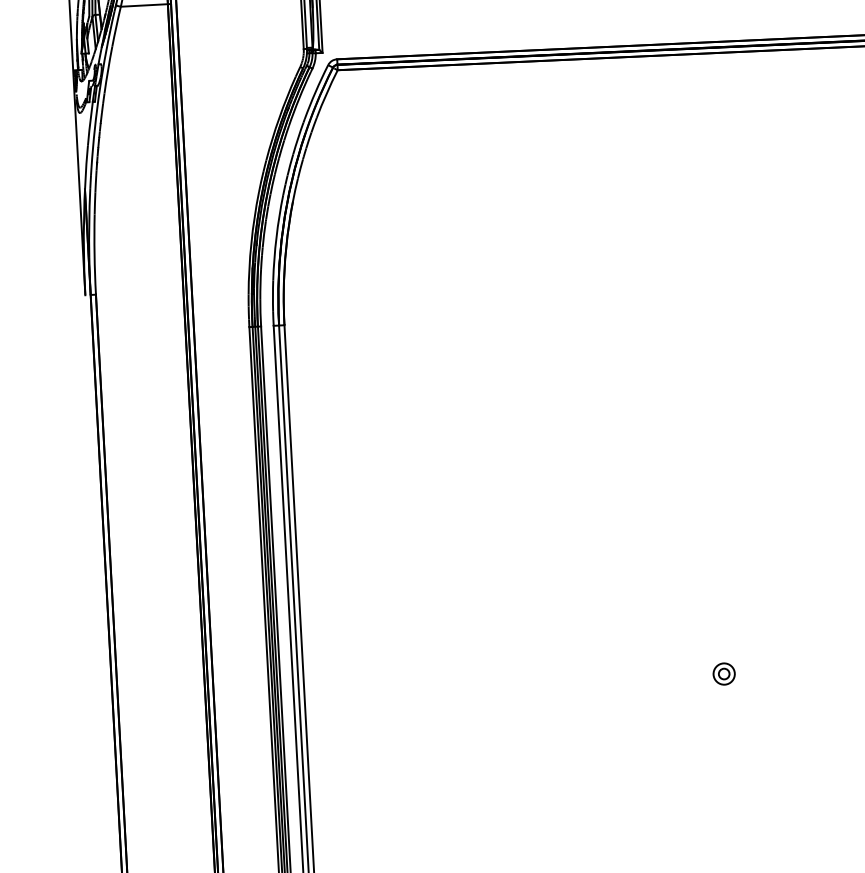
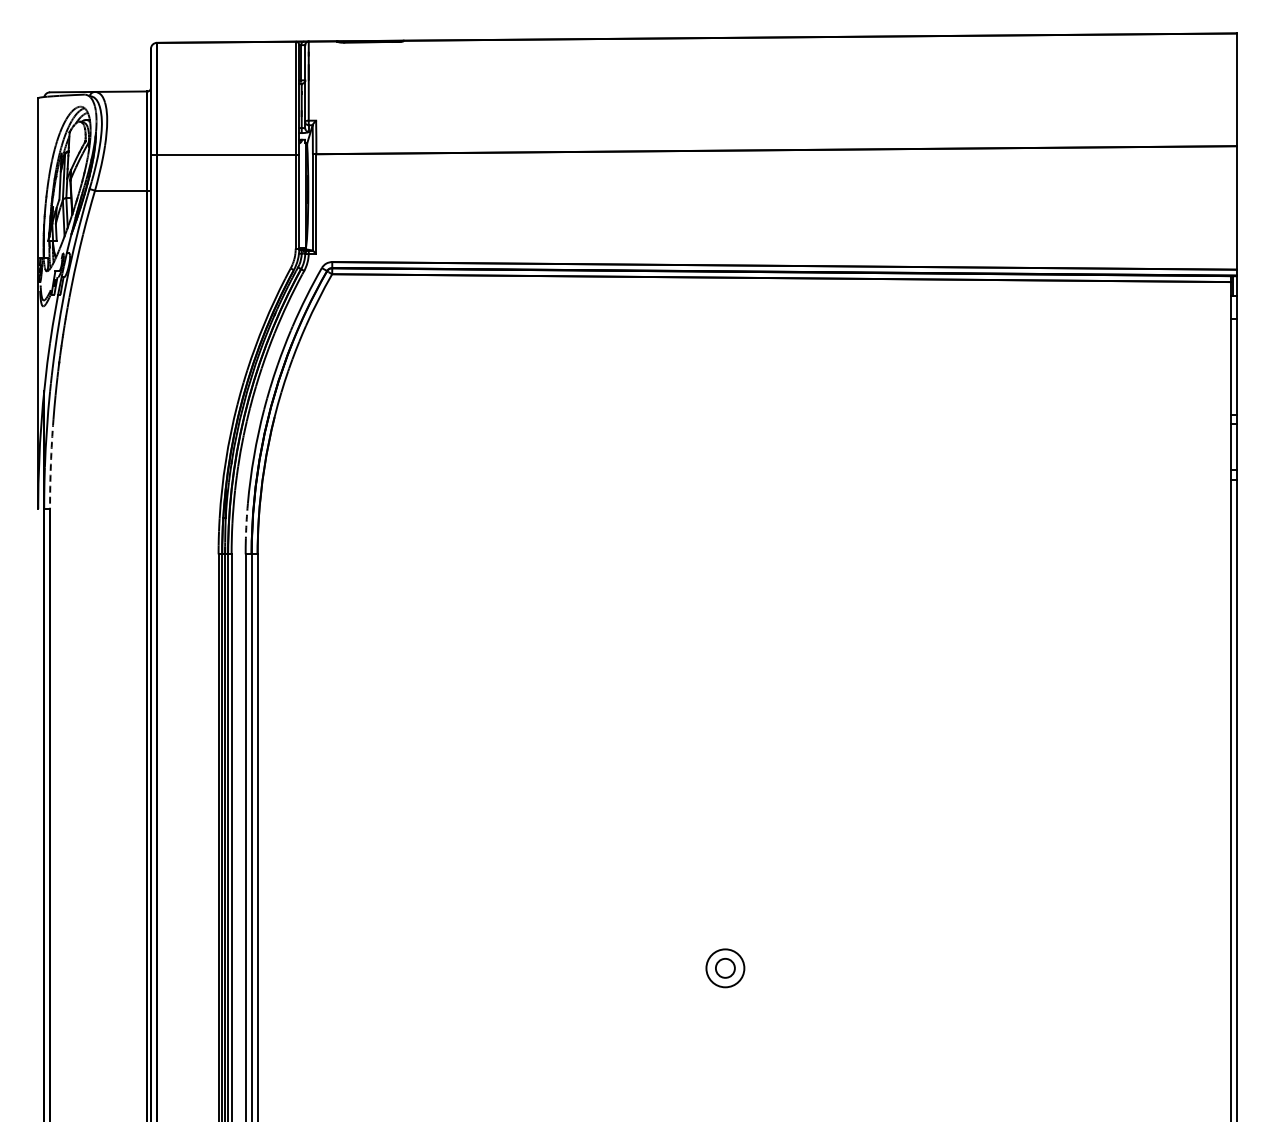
arc: (94, 254) -> (50, 464), solid -> dashed
arc: (272, 296) -> (246, 521), solid -> dashed
part: (723, 674) -> (724, 968), size x1.6

